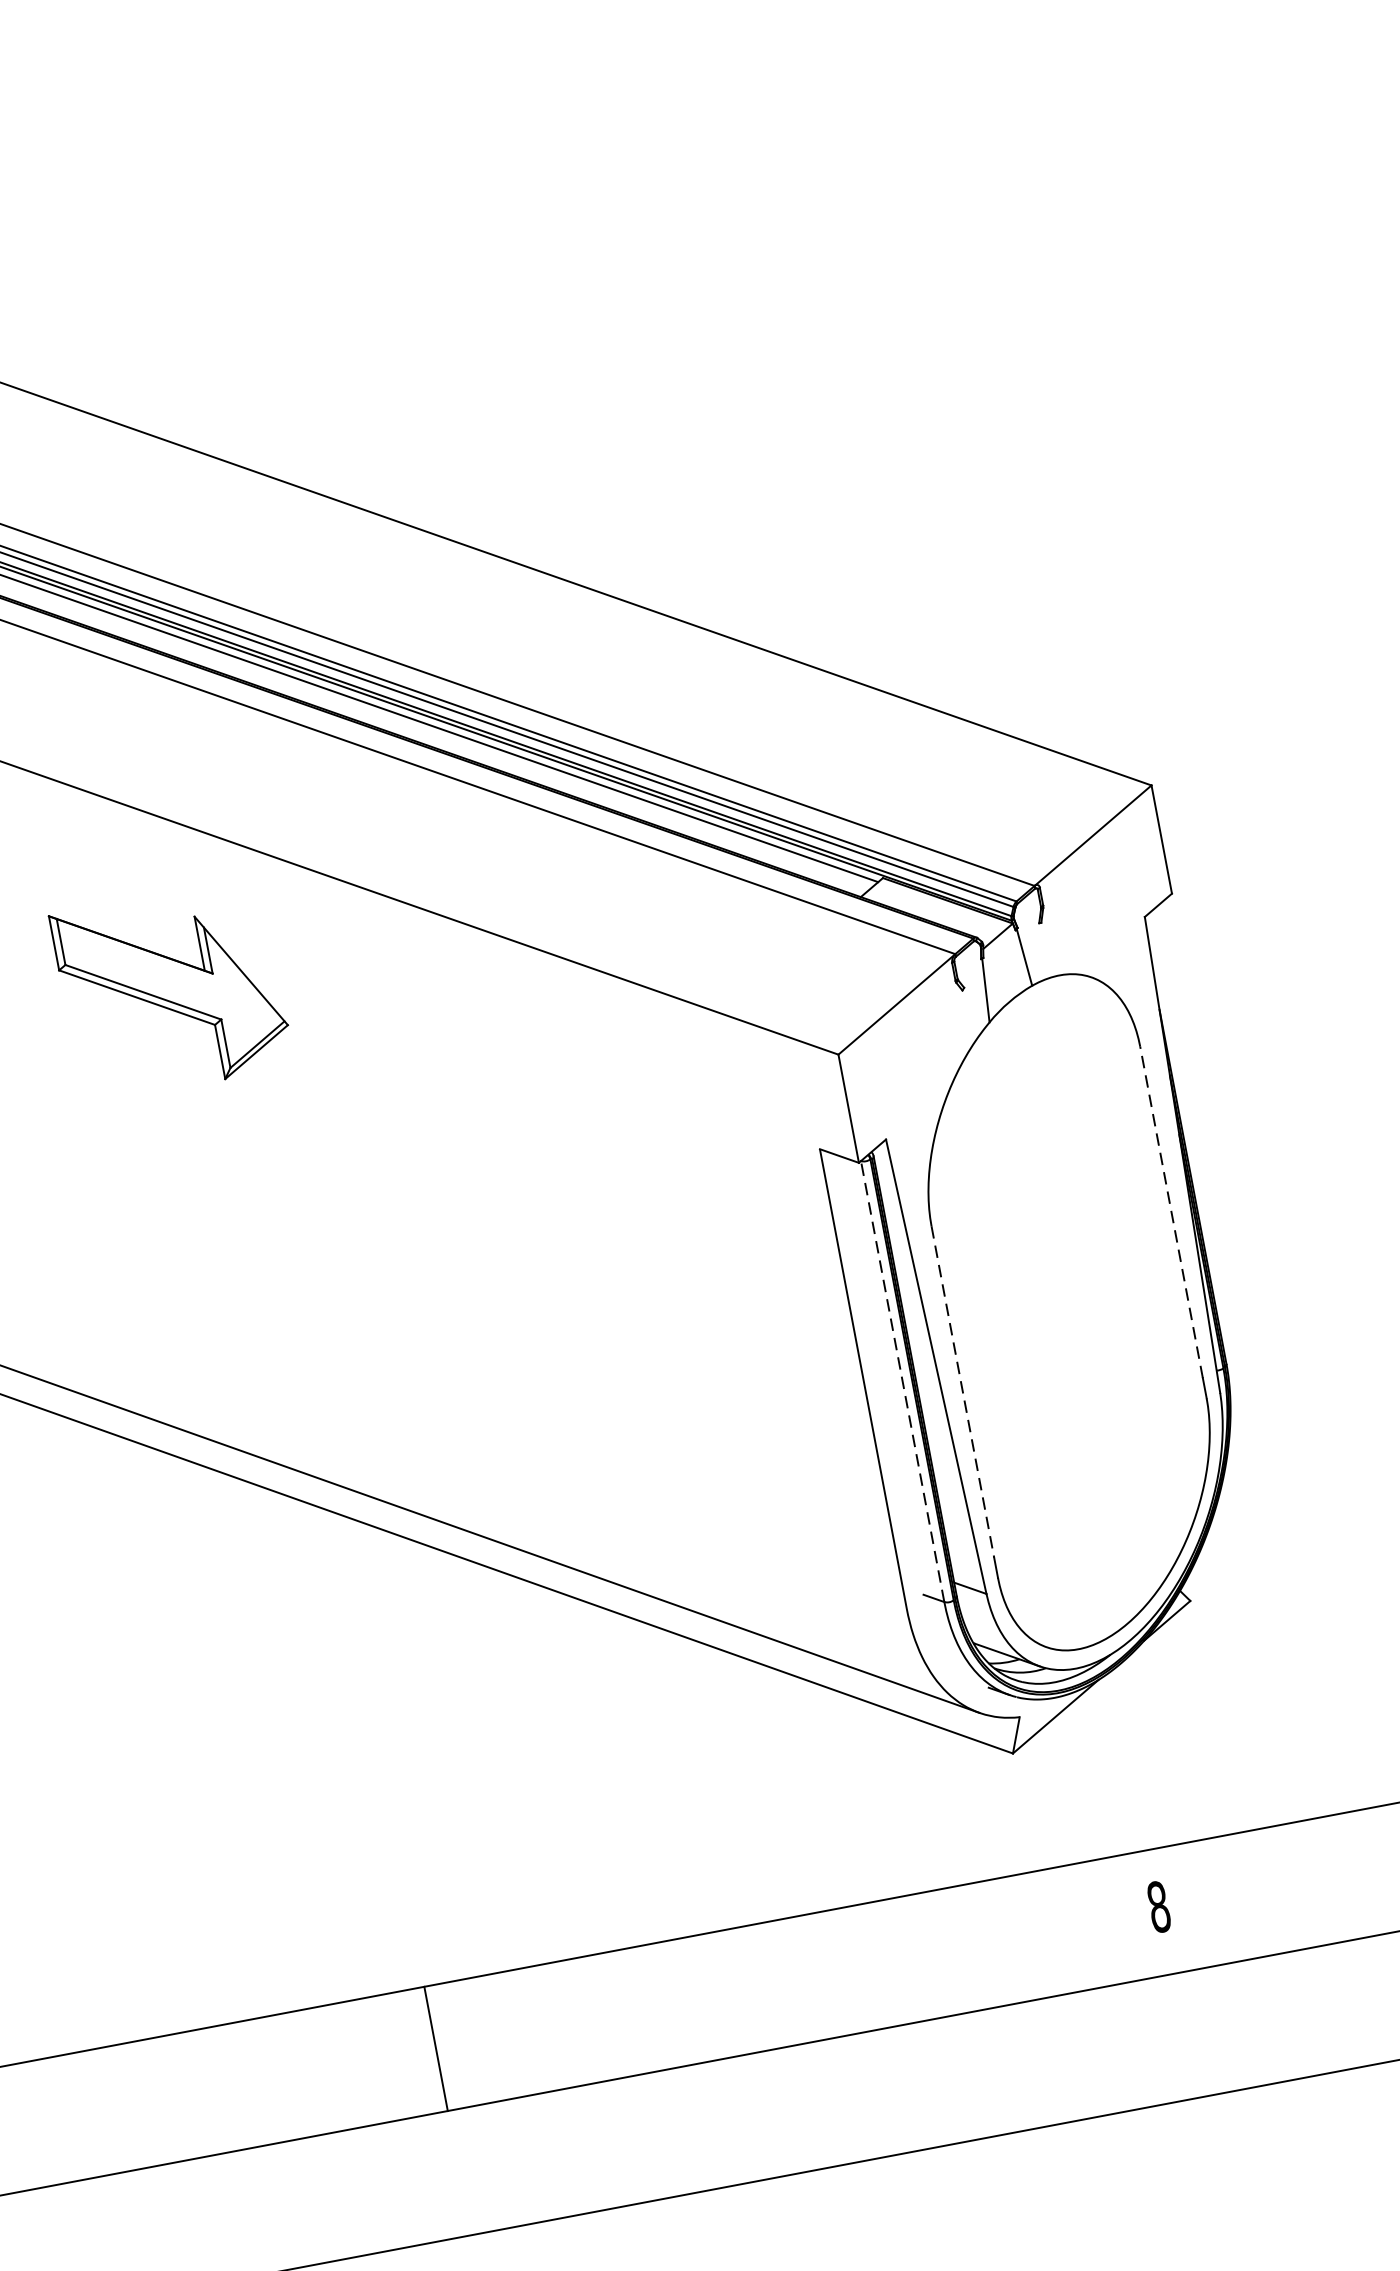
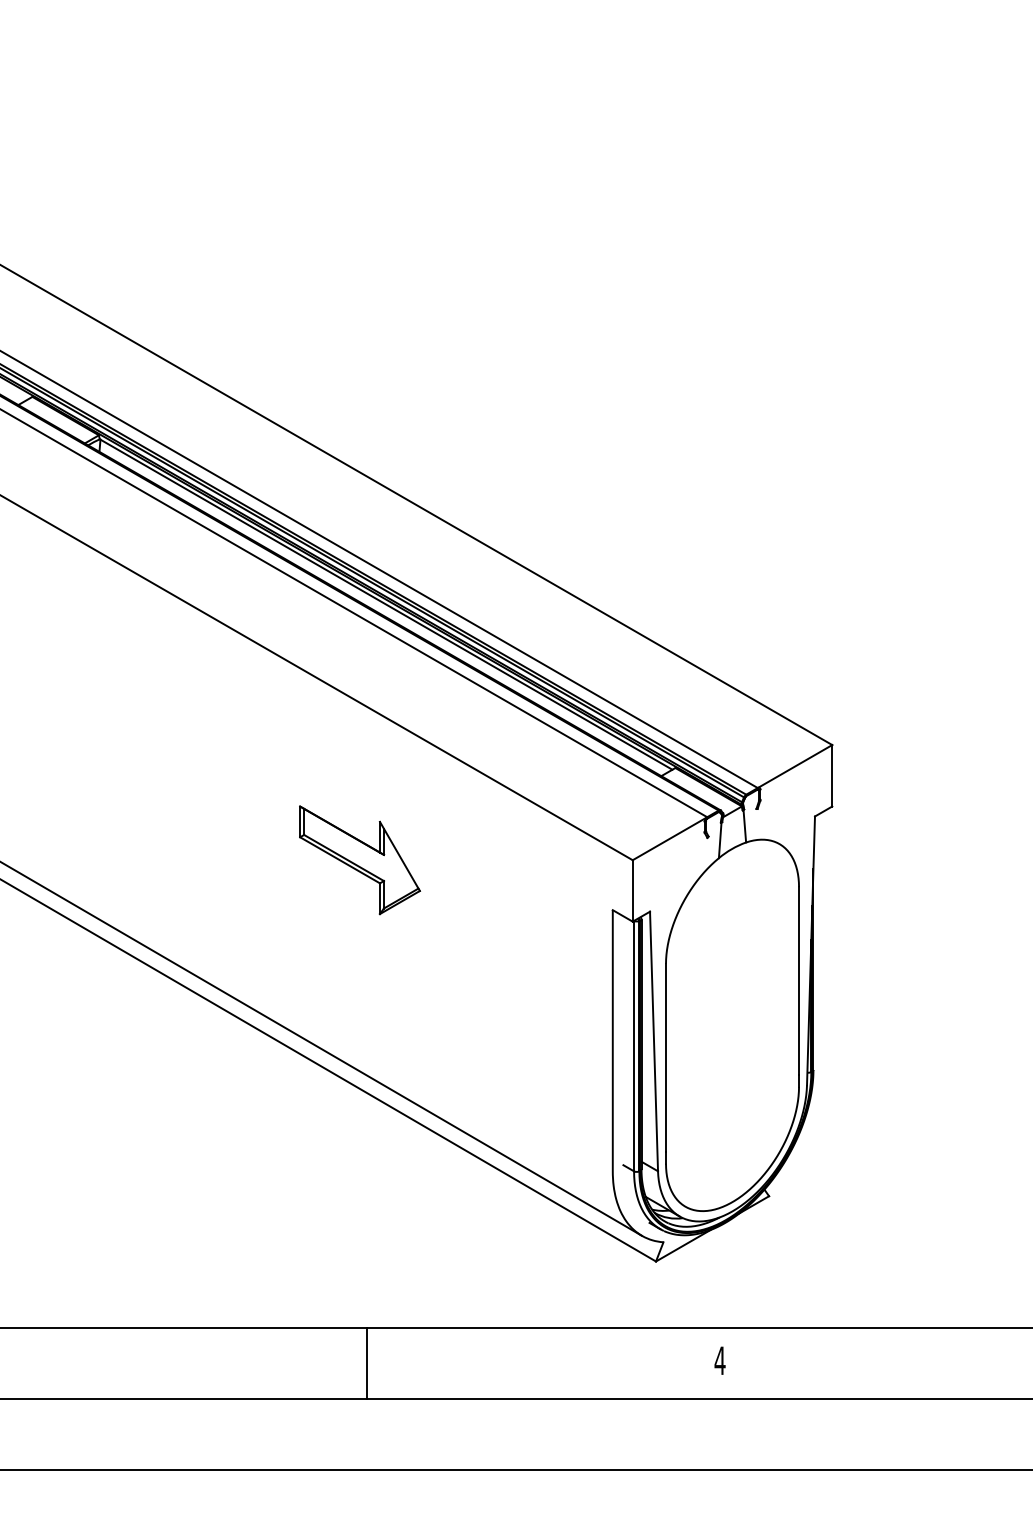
part: (171, 991) -> (359, 860), moved
line: (1172, 1210) -> (799, 980), dashed -> solid
line: (903, 1380) -> (634, 1045), dashed -> solid
line: (963, 1392) -> (666, 1058), dashed -> solid
text: (1157, 1906) -> (719, 1360), 8 -> 4
line: (436, 2048) -> (367, 1363), moved

